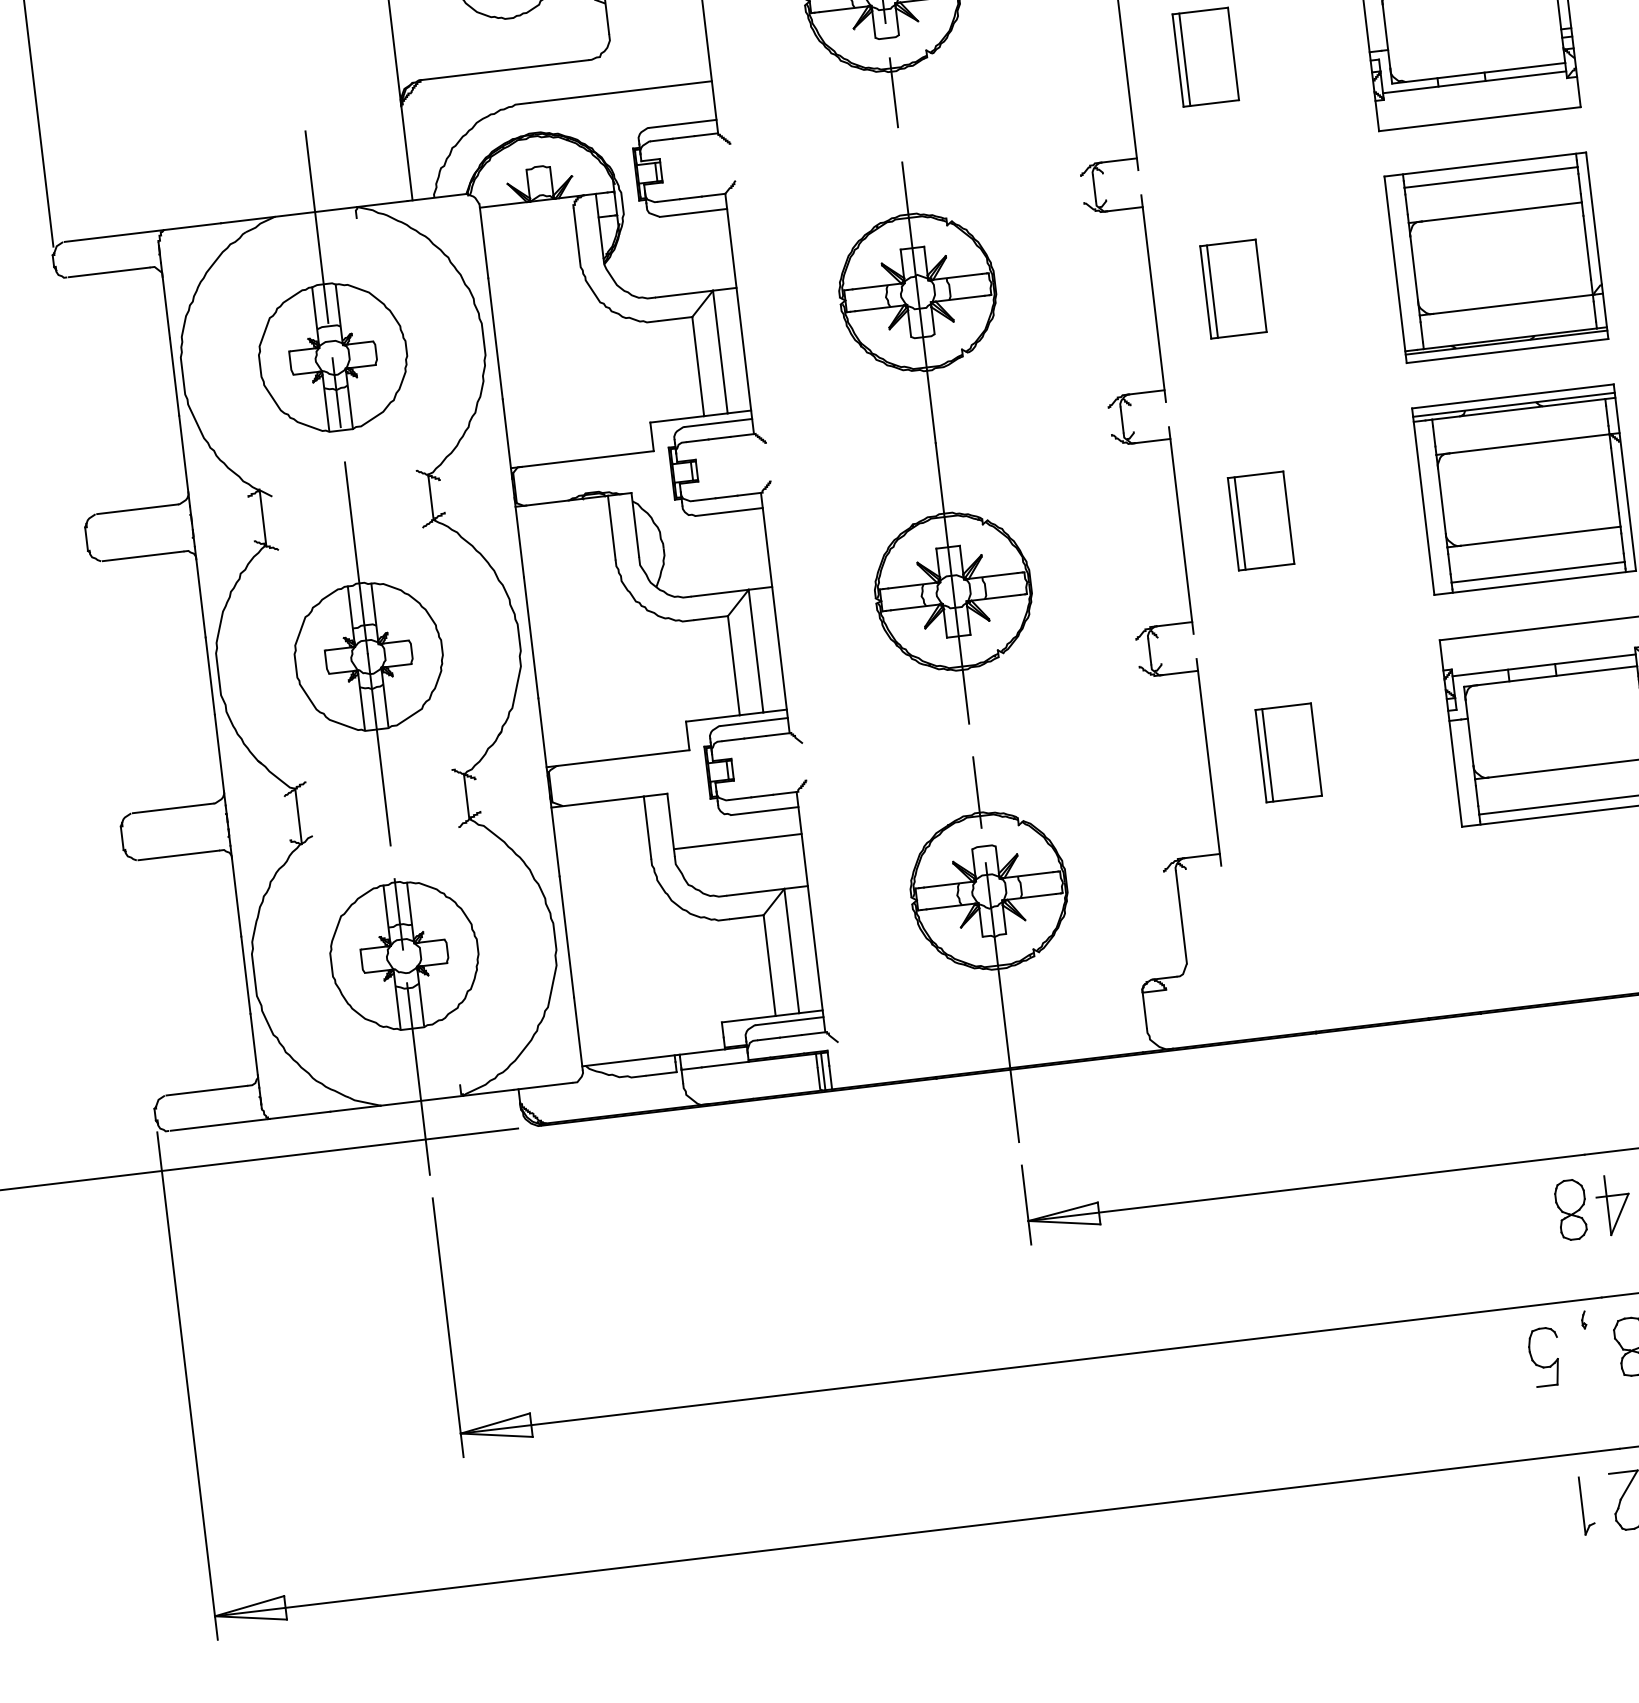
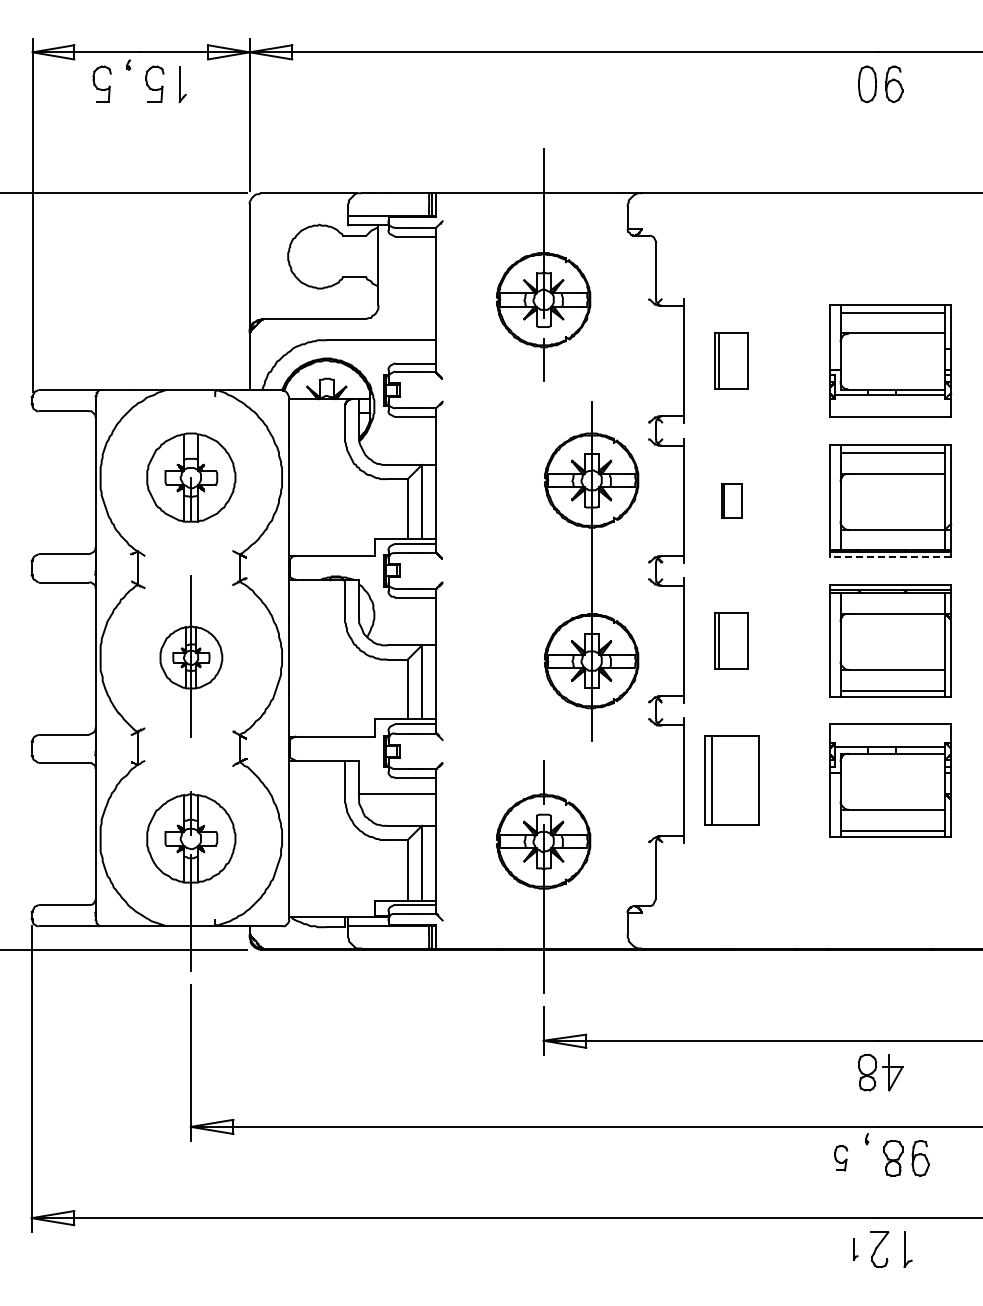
line: (316, 226) -> (190, 398), removed
part: (1233, 288) -> (731, 500), size x0.6
line: (1507, 351) -> (890, 557), solid -> dashed
part: (935, 443) -> (591, 571), moved
part: (368, 653) -> (191, 656), size x0.7
part: (1288, 752) -> (731, 780), size x1.6
part: (1543, 1357) -> (840, 1158), size x0.7
part: (1586, 1505) -> (855, 1249), size x0.6

